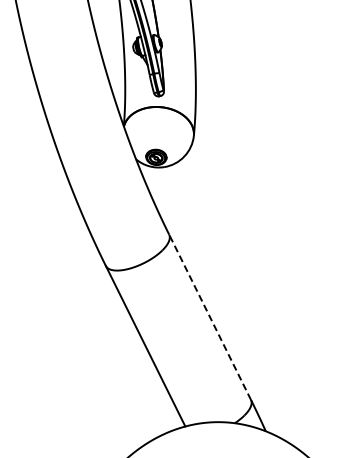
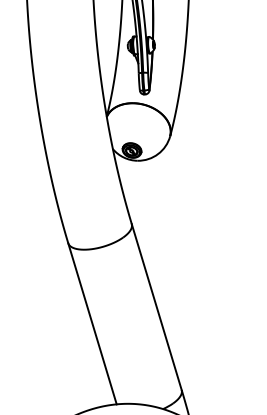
line: (209, 316) -> (156, 306), dashed -> solid

